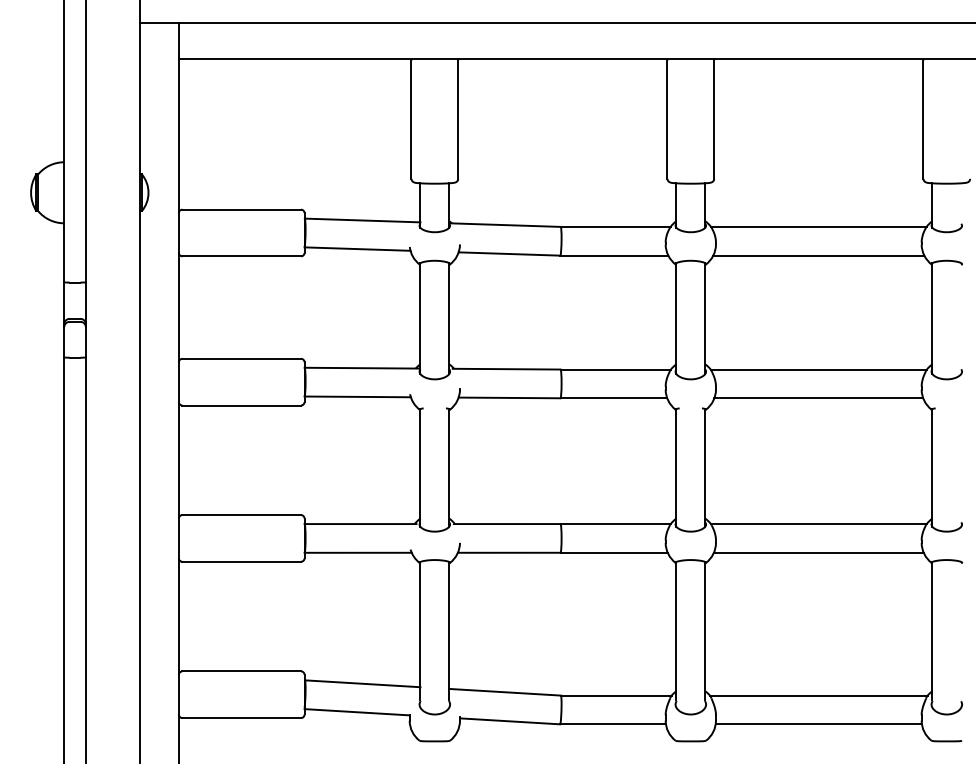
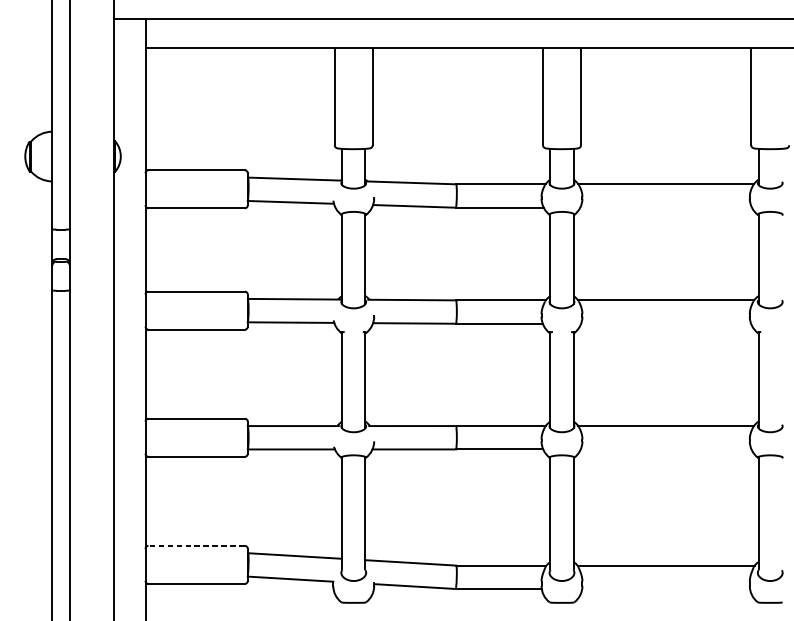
line: (818, 255) -> (665, 207), removed
line: (818, 398) -> (665, 323), removed
line: (818, 552) -> (665, 449), removed
line: (241, 671) -> (196, 546), solid -> dashed
line: (818, 724) -> (665, 589), removed

